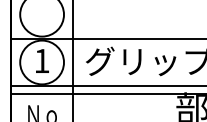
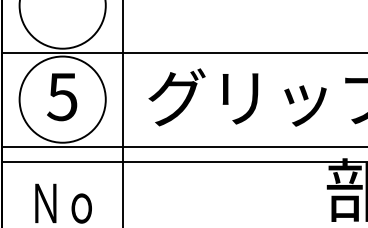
text: (41, 61) -> (61, 97), 1 -> 5

